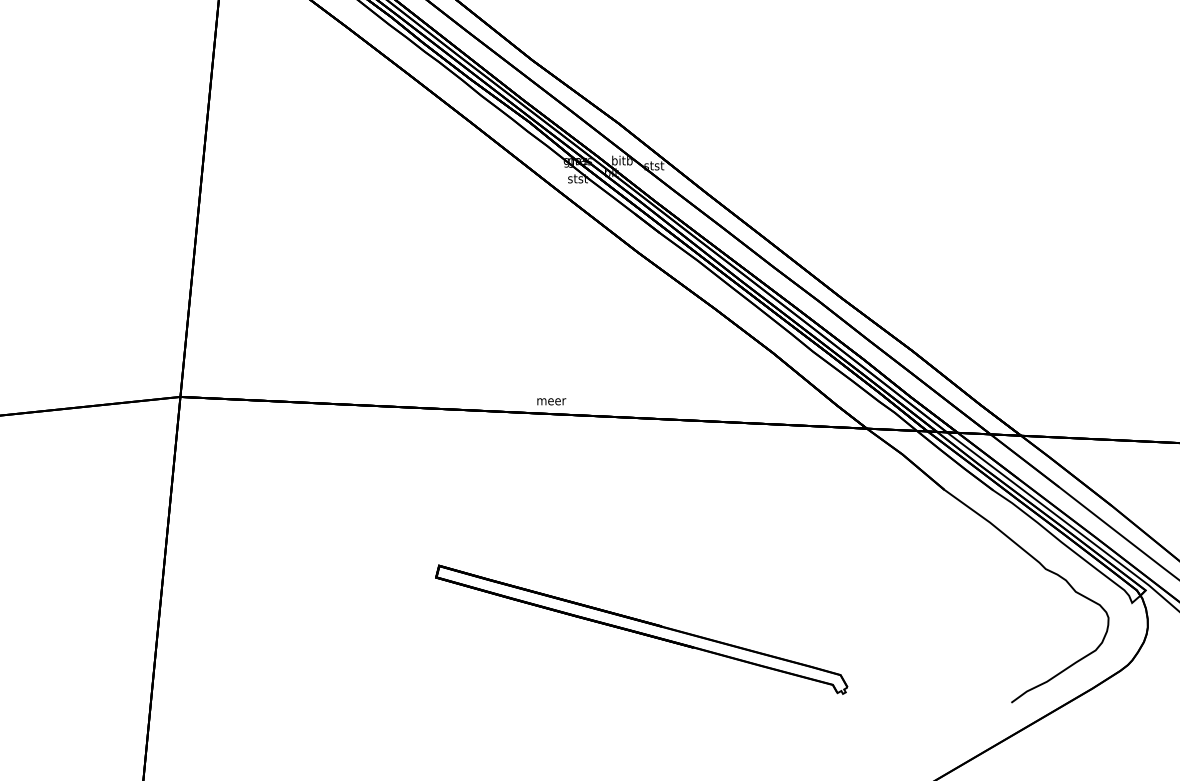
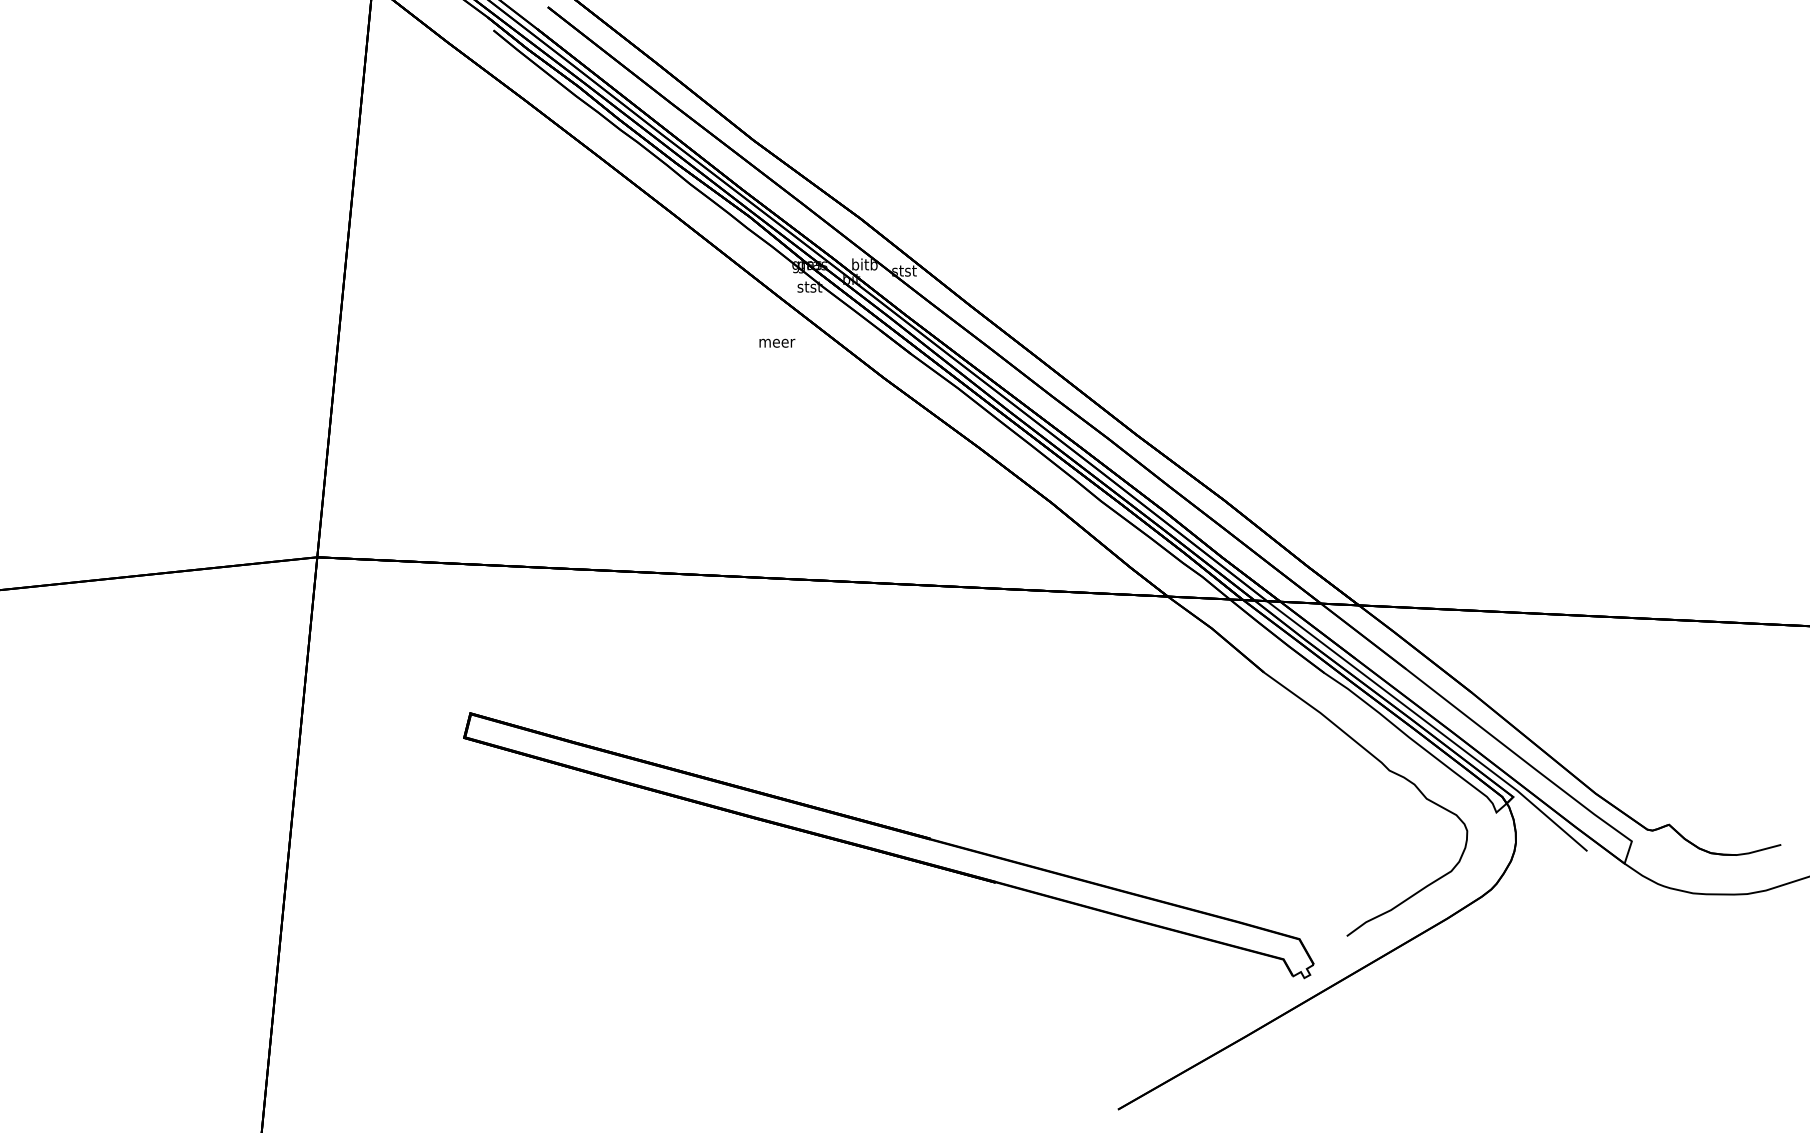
text: (551, 401) -> (777, 342), moved
part: (641, 629) -> (888, 845), size x1.67

